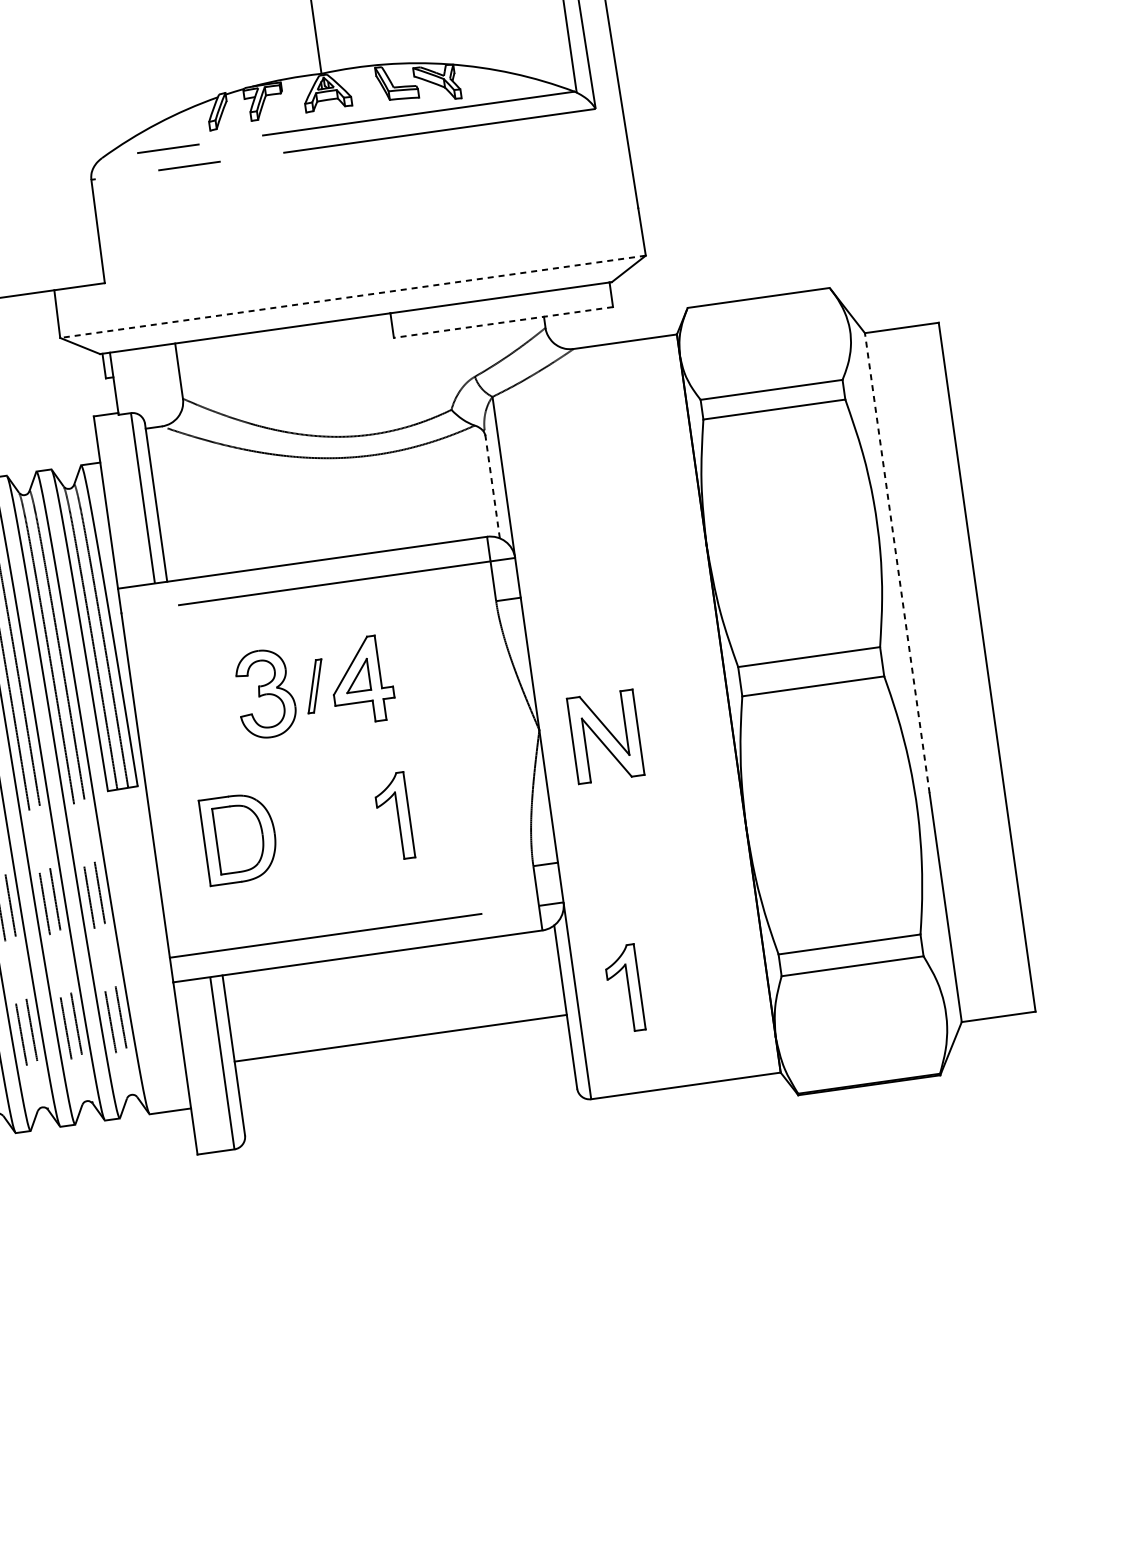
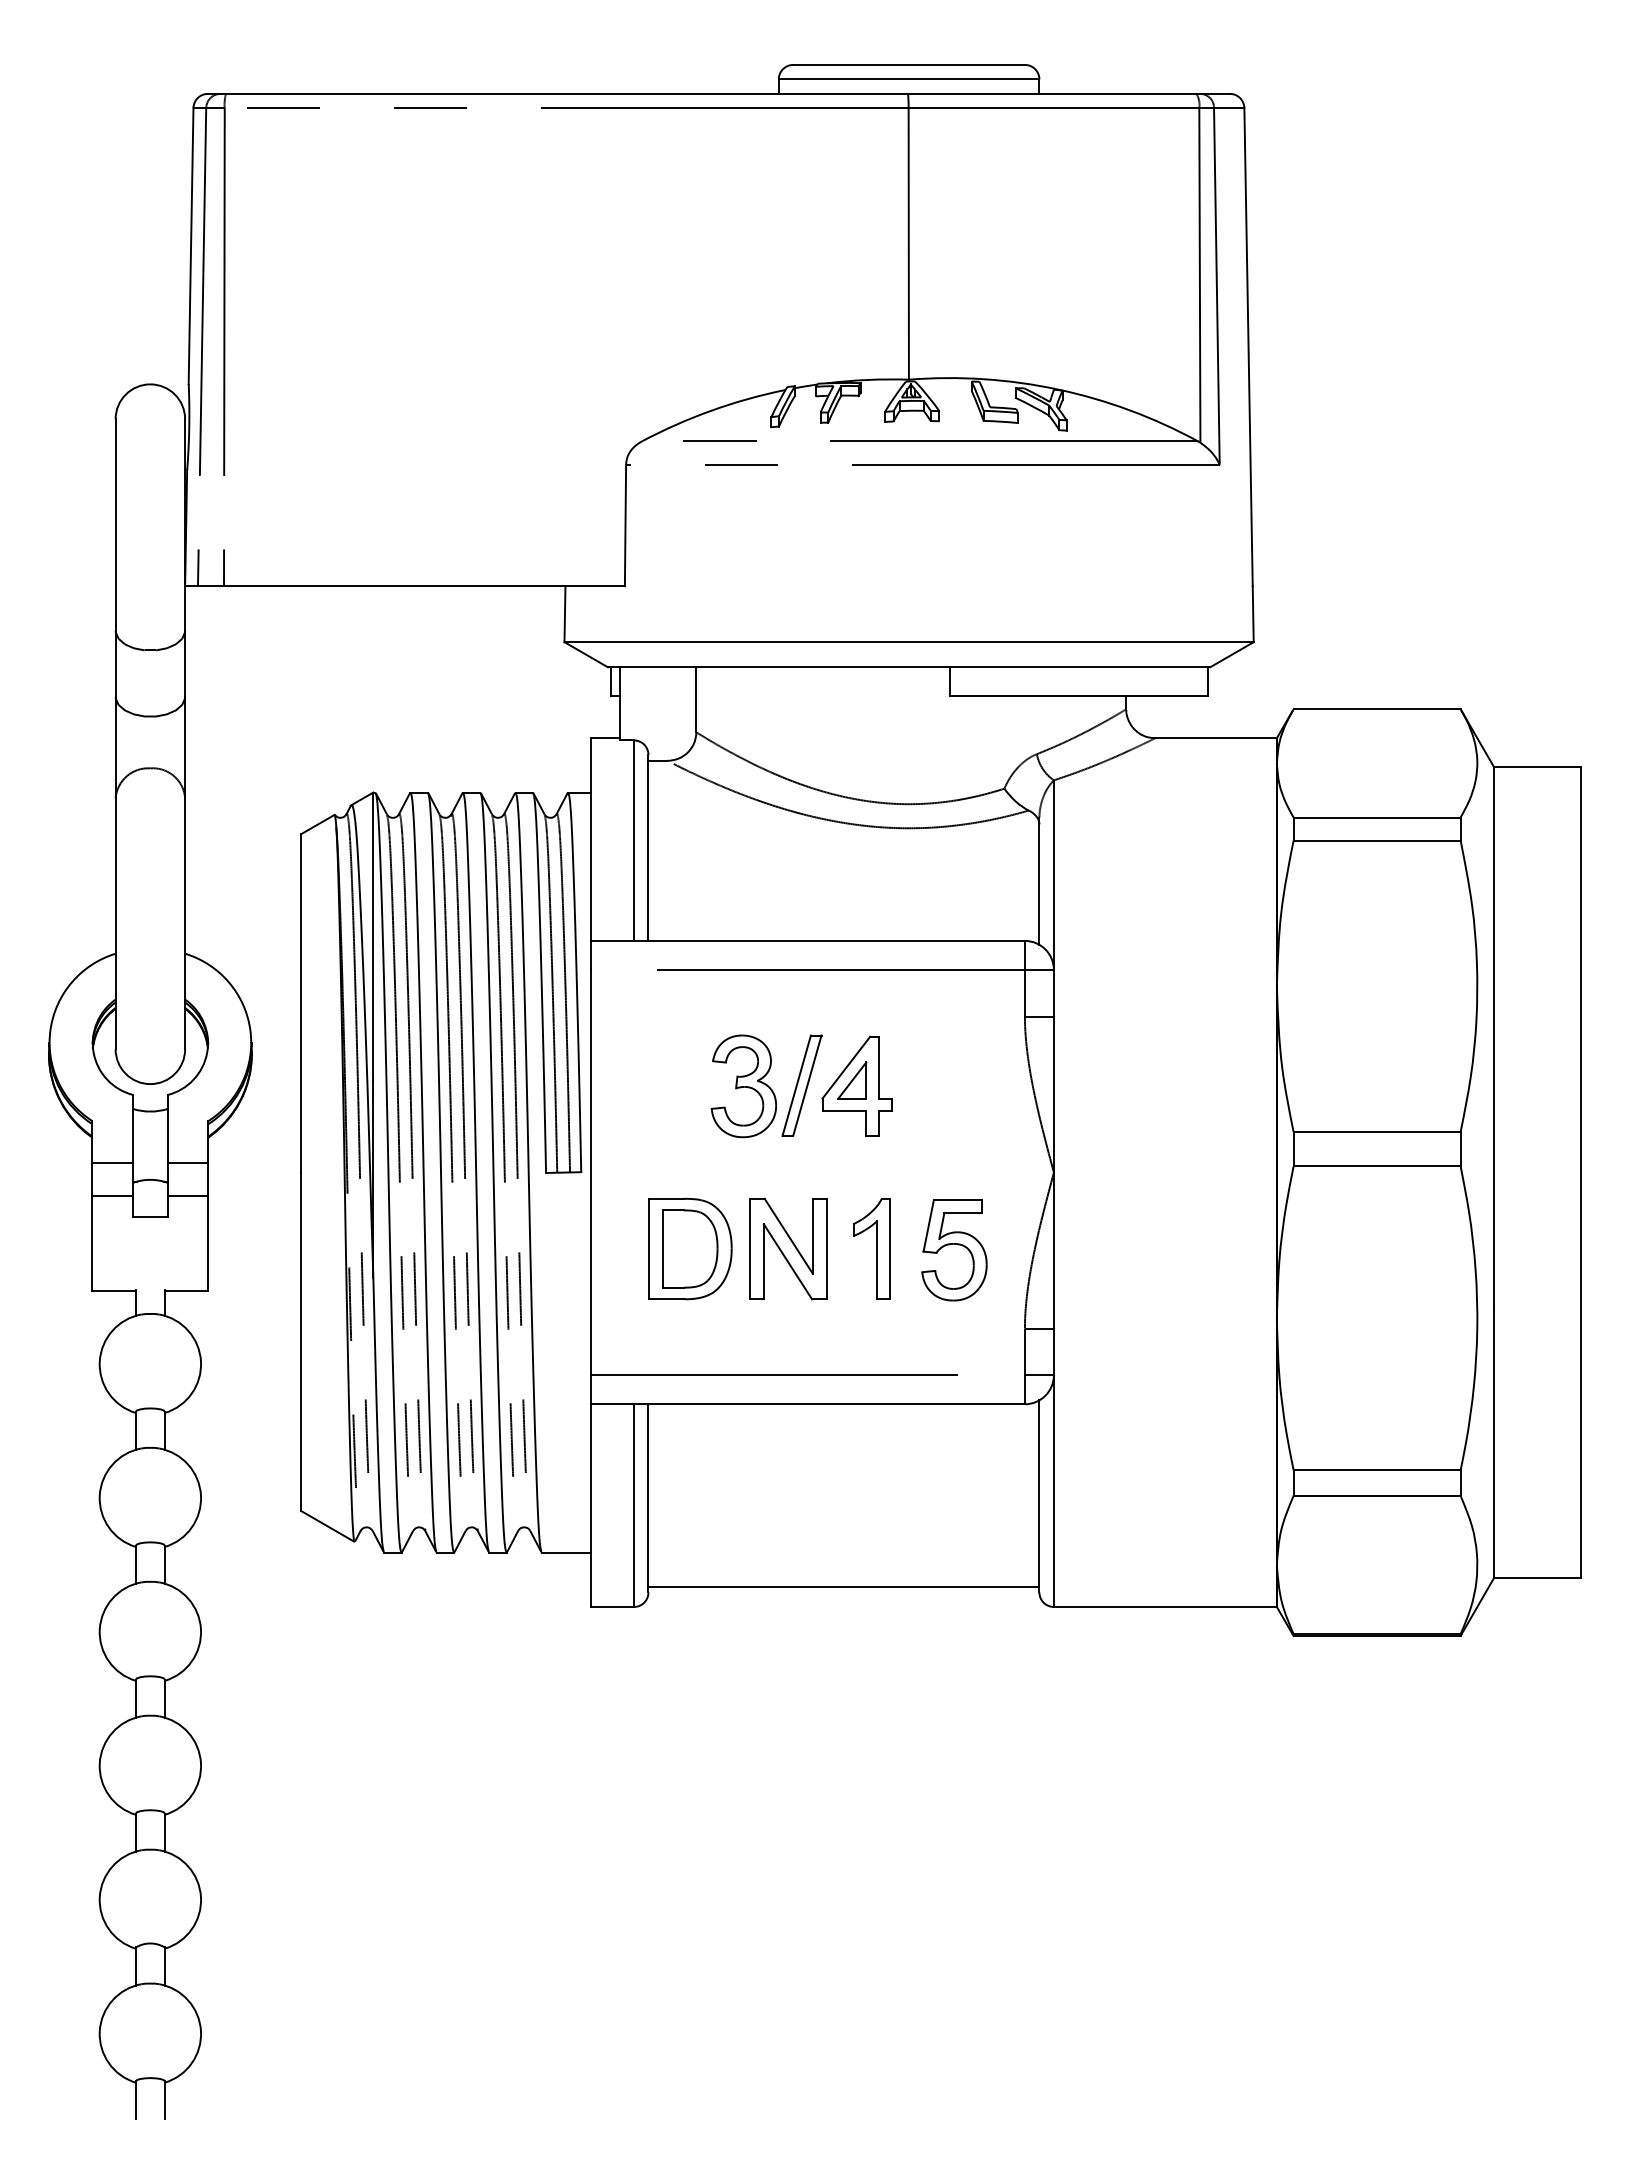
line: (353, 297) -> (909, 642), dashed -> solid
line: (503, 322) -> (1078, 696), dashed -> solid
line: (492, 484) -> (1039, 881), dashed -> solid
line: (897, 562) -> (1494, 1037), dashed -> solid
part: (314, 686) -> (801, 1085), size x1.67
part: (605, 736) -> (788, 1248), moved
part: (464, 808) -> (954, 1250), added
part: (623, 988) -> (1109, 1484), removed
line: (400, 1038) -> (843, 1586), moved

